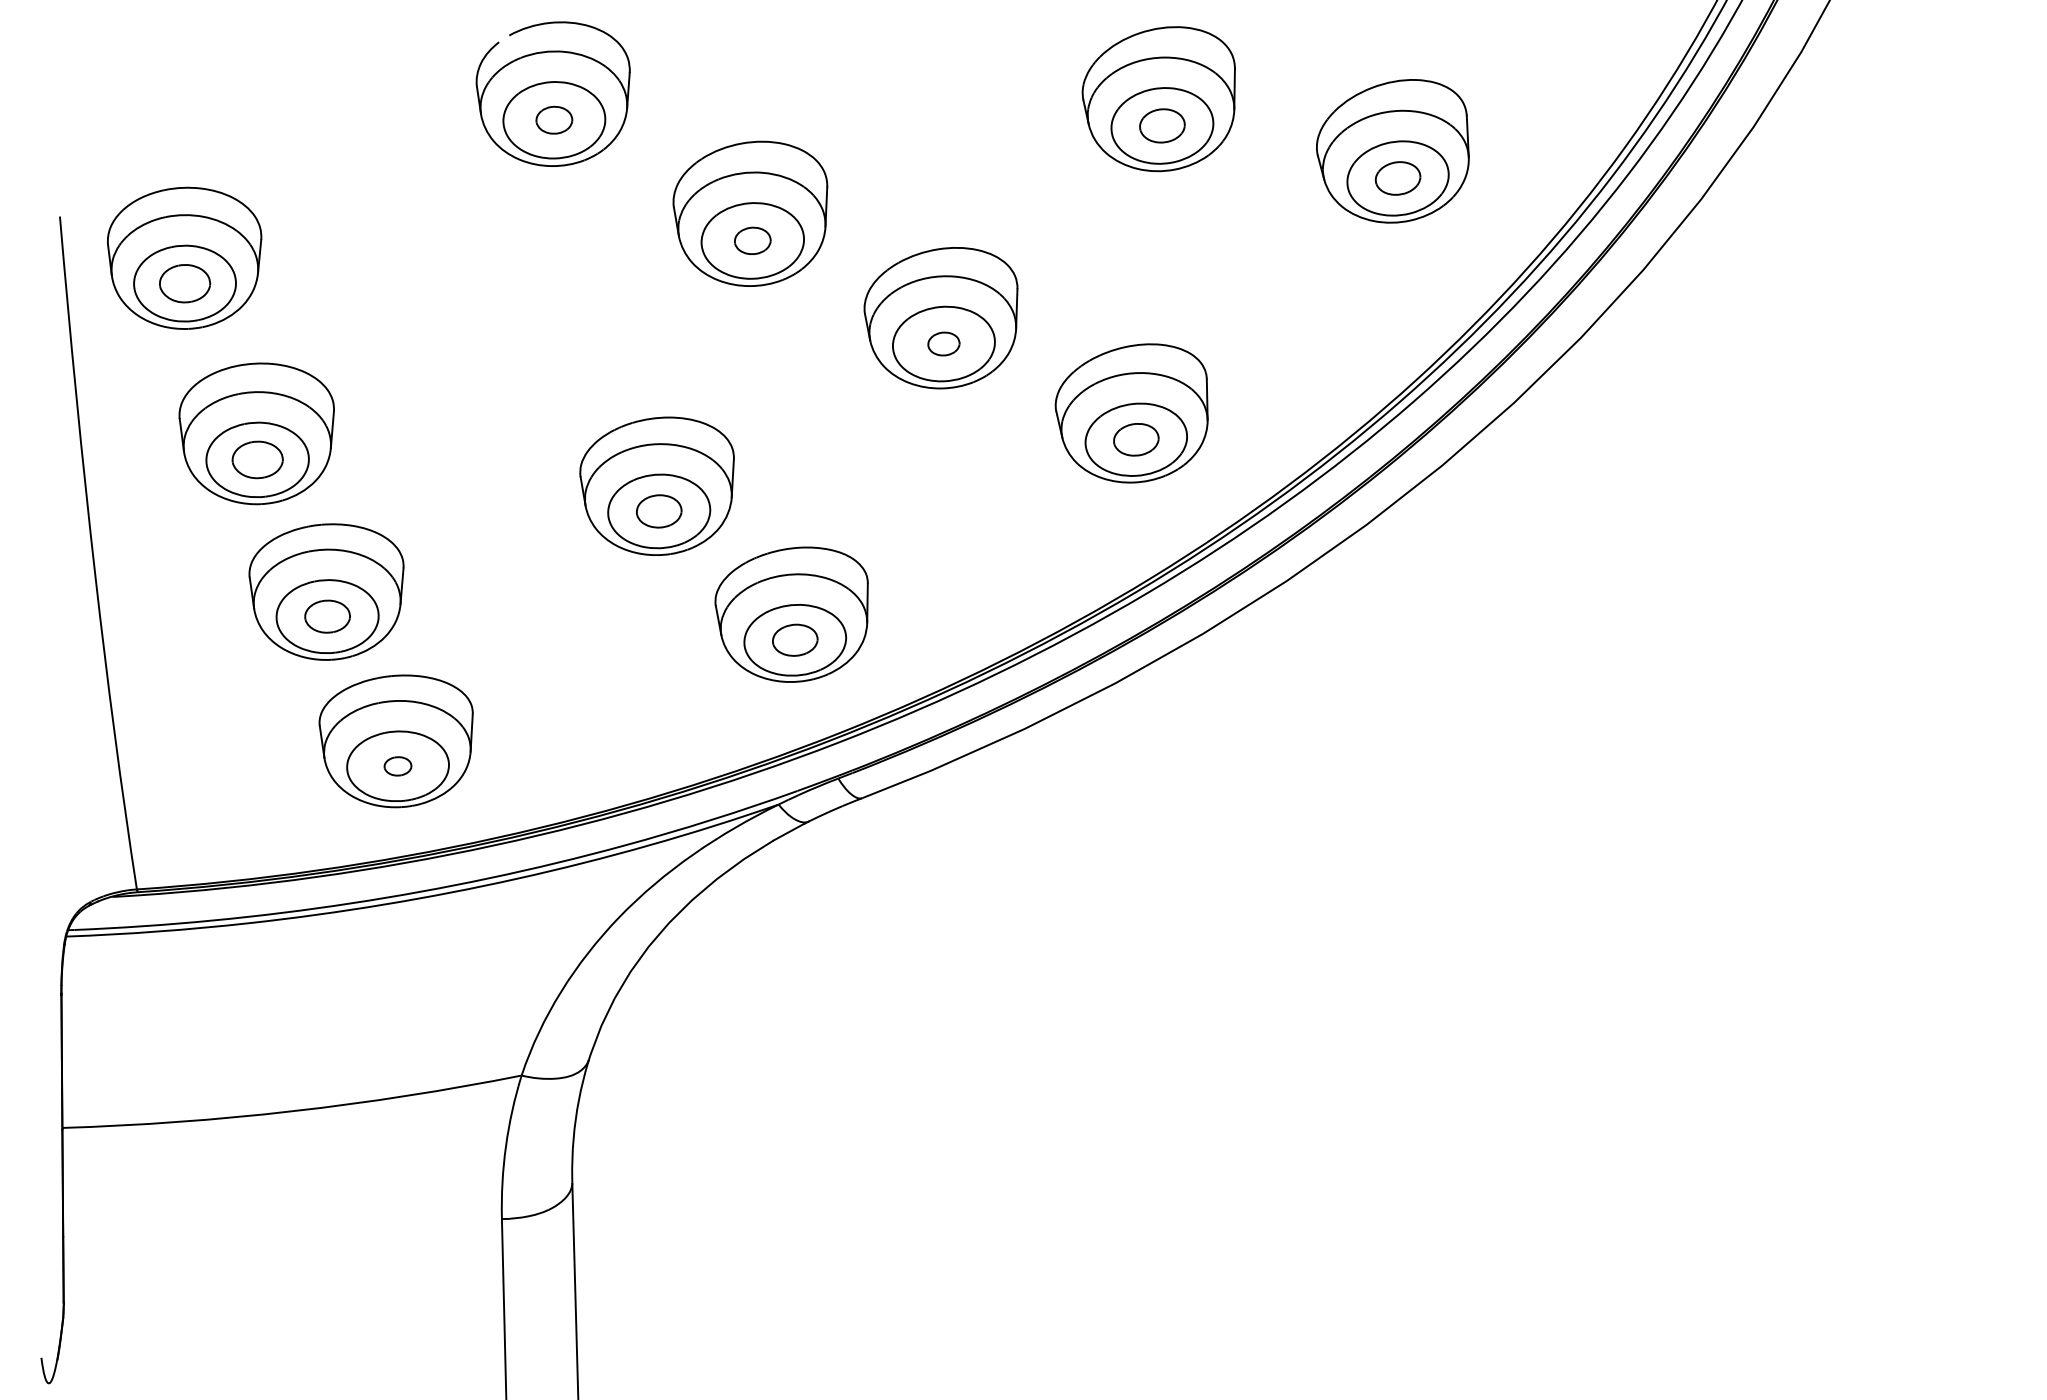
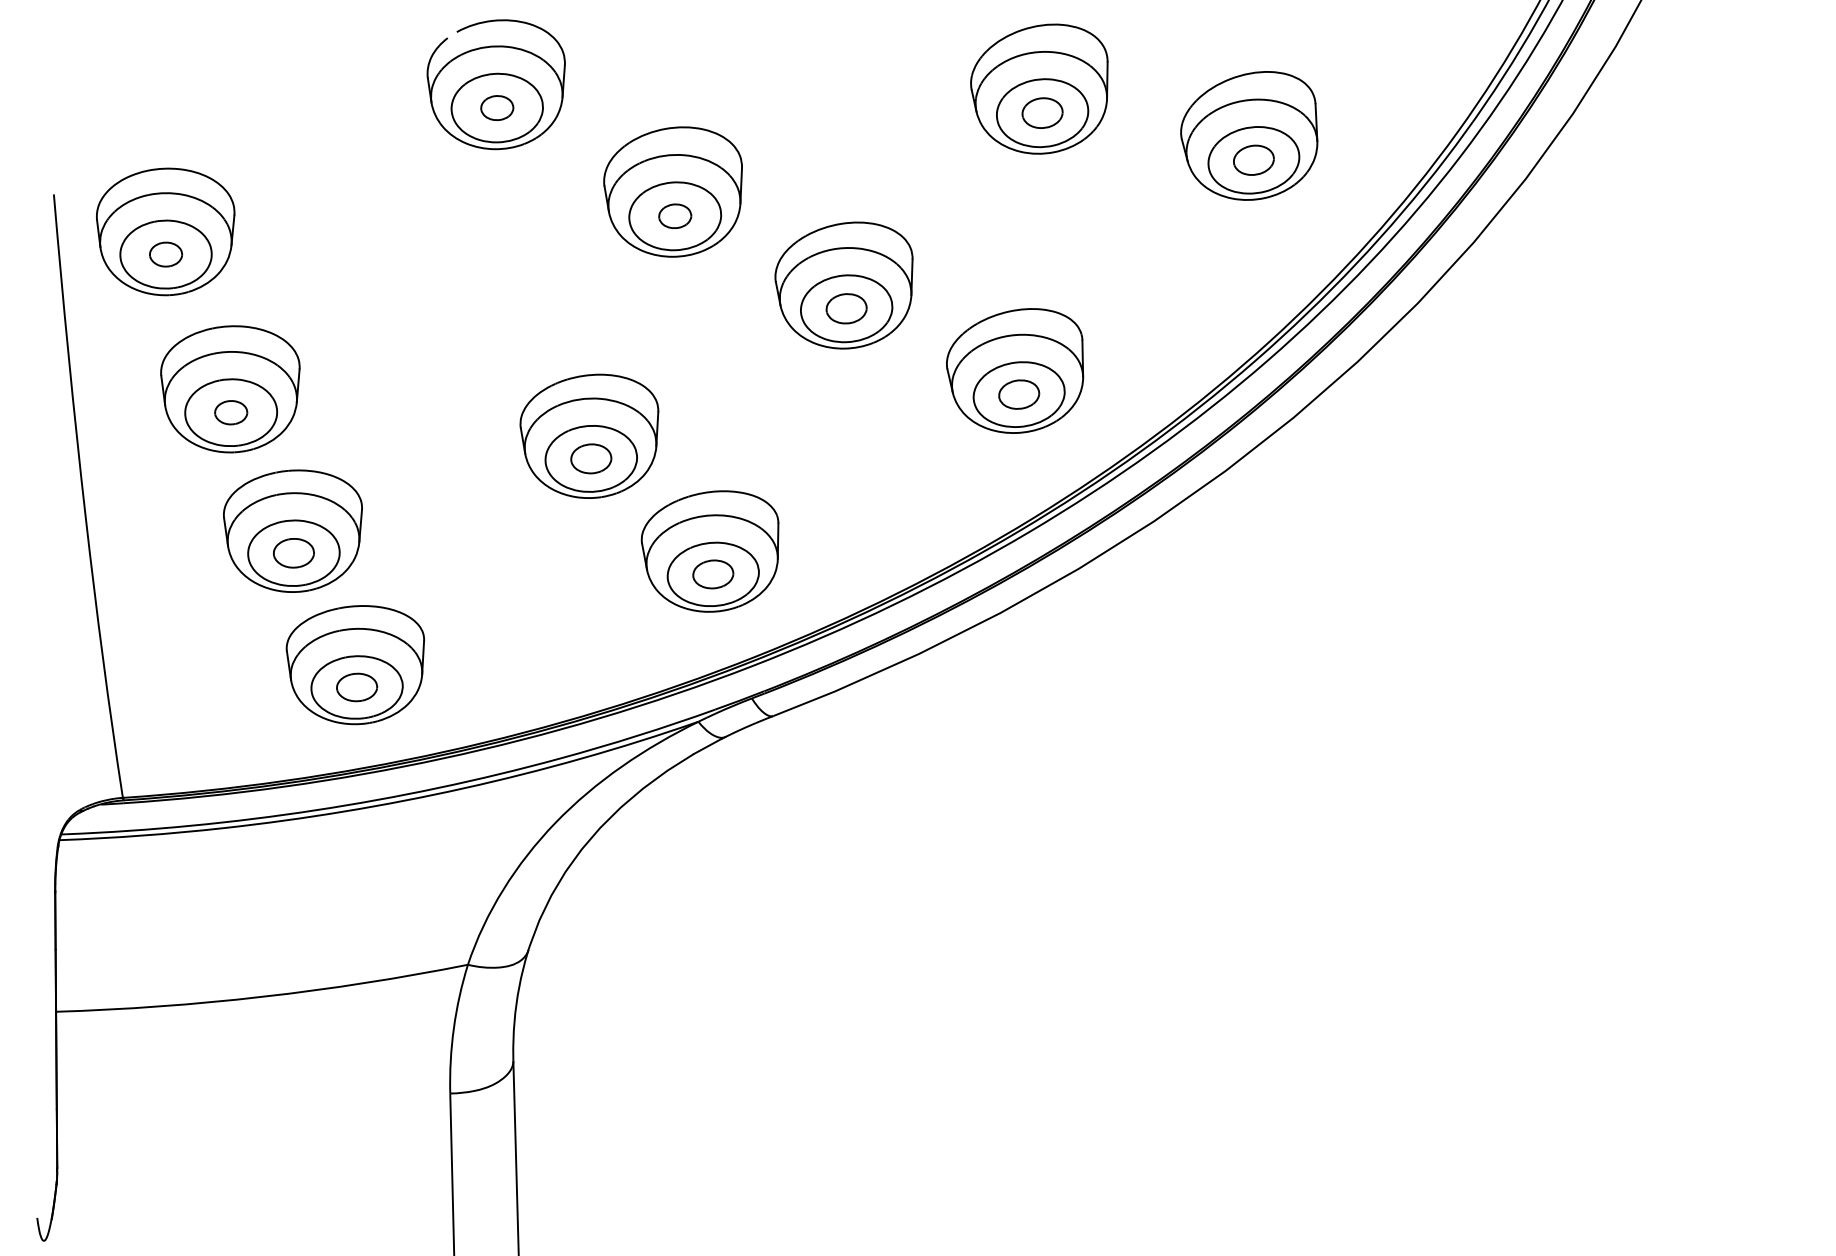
part: (184, 283) -> (165, 254), size x0.71
part: (943, 343) -> (846, 308), size x1.43
part: (257, 459) -> (231, 412), size x0.71
part: (397, 766) -> (356, 687), size x1.67

